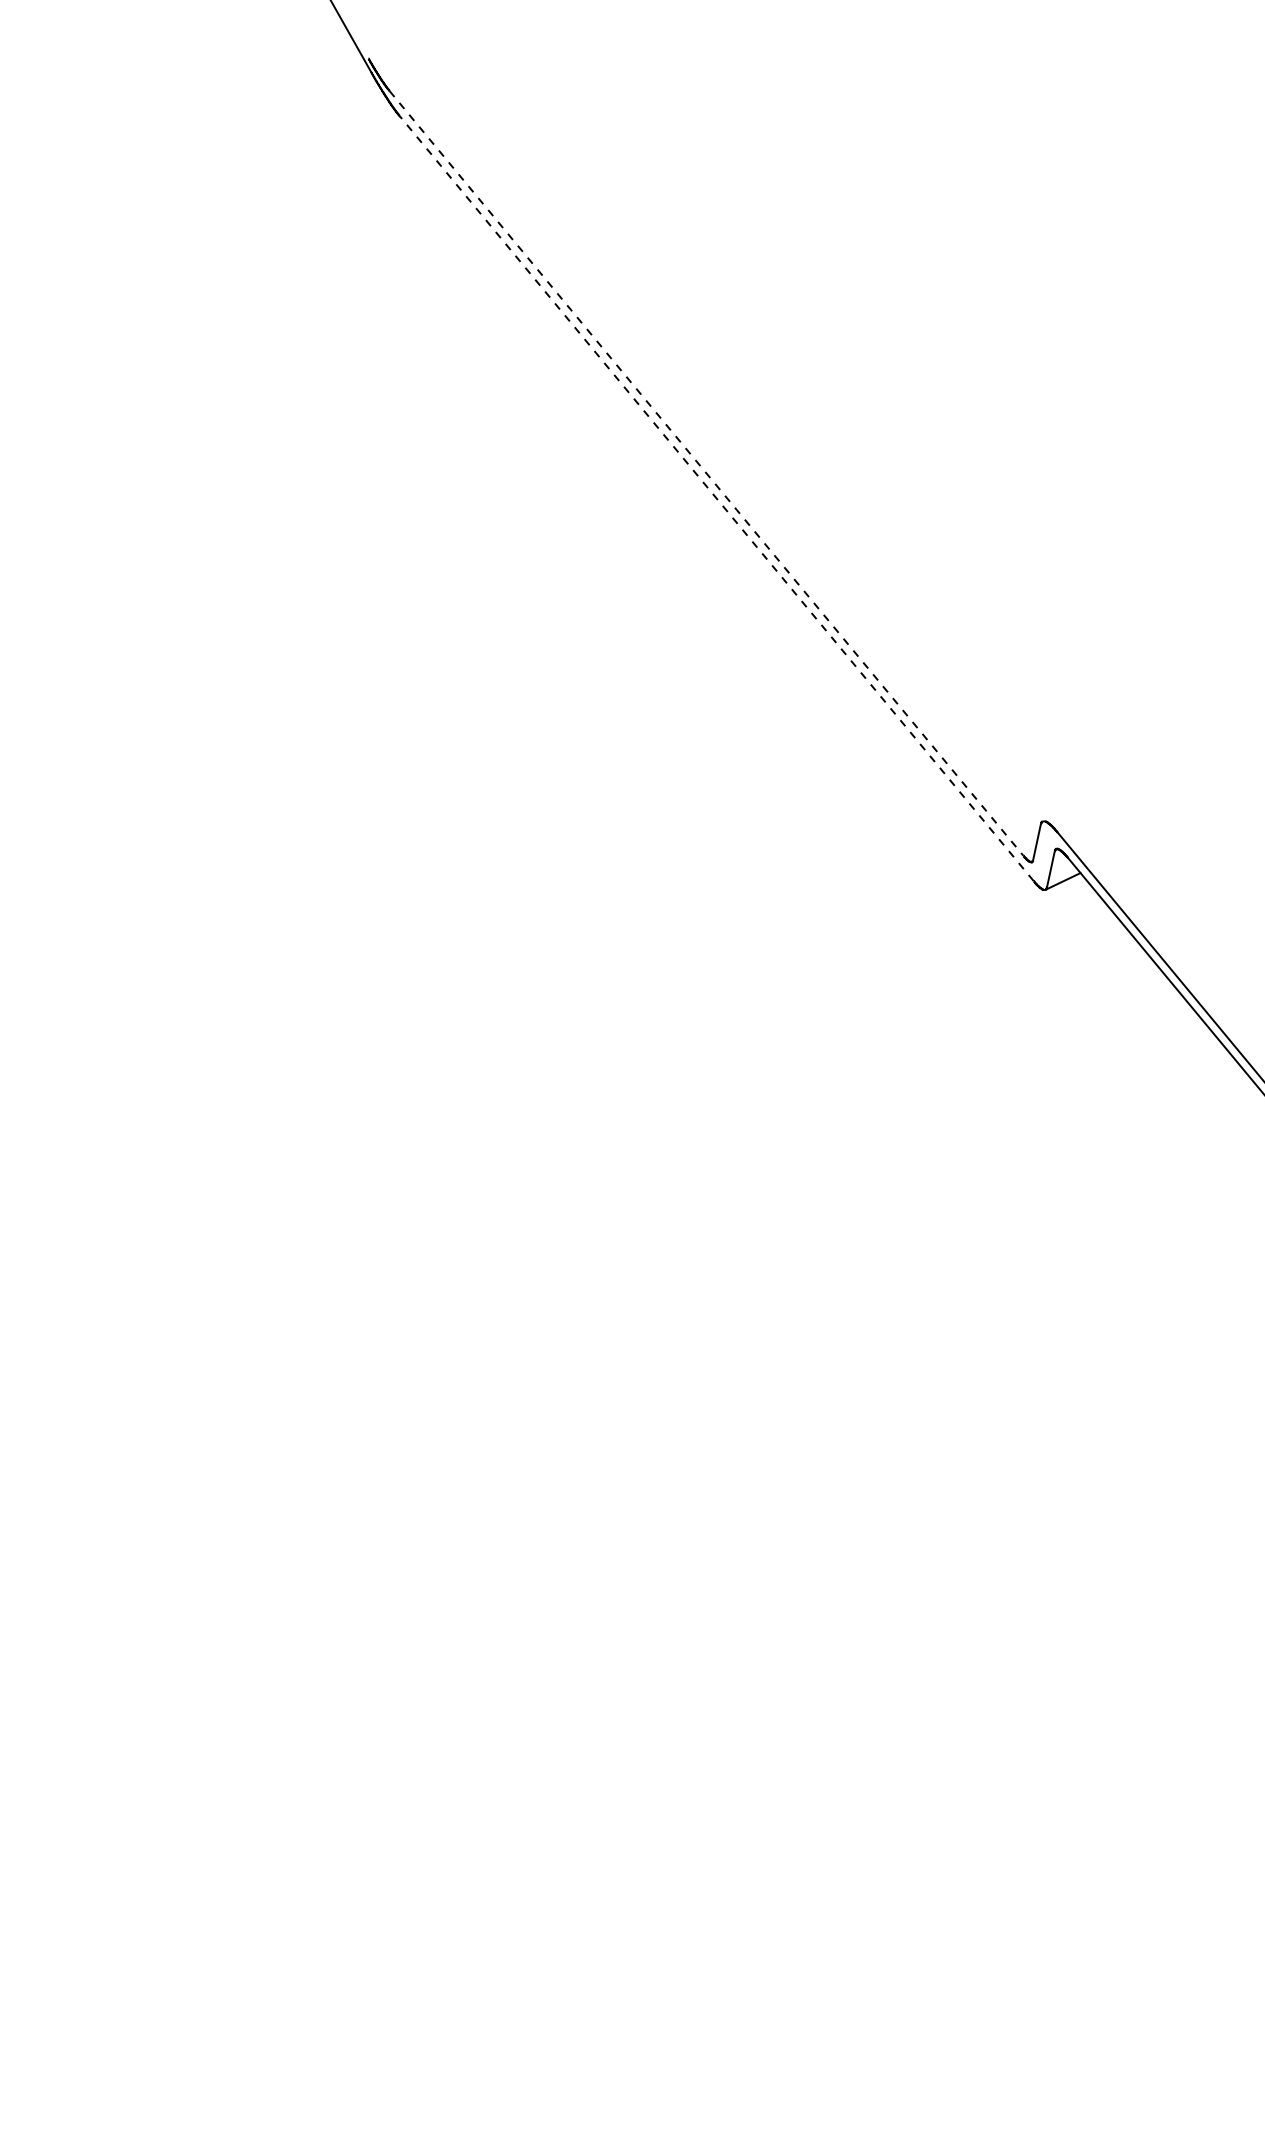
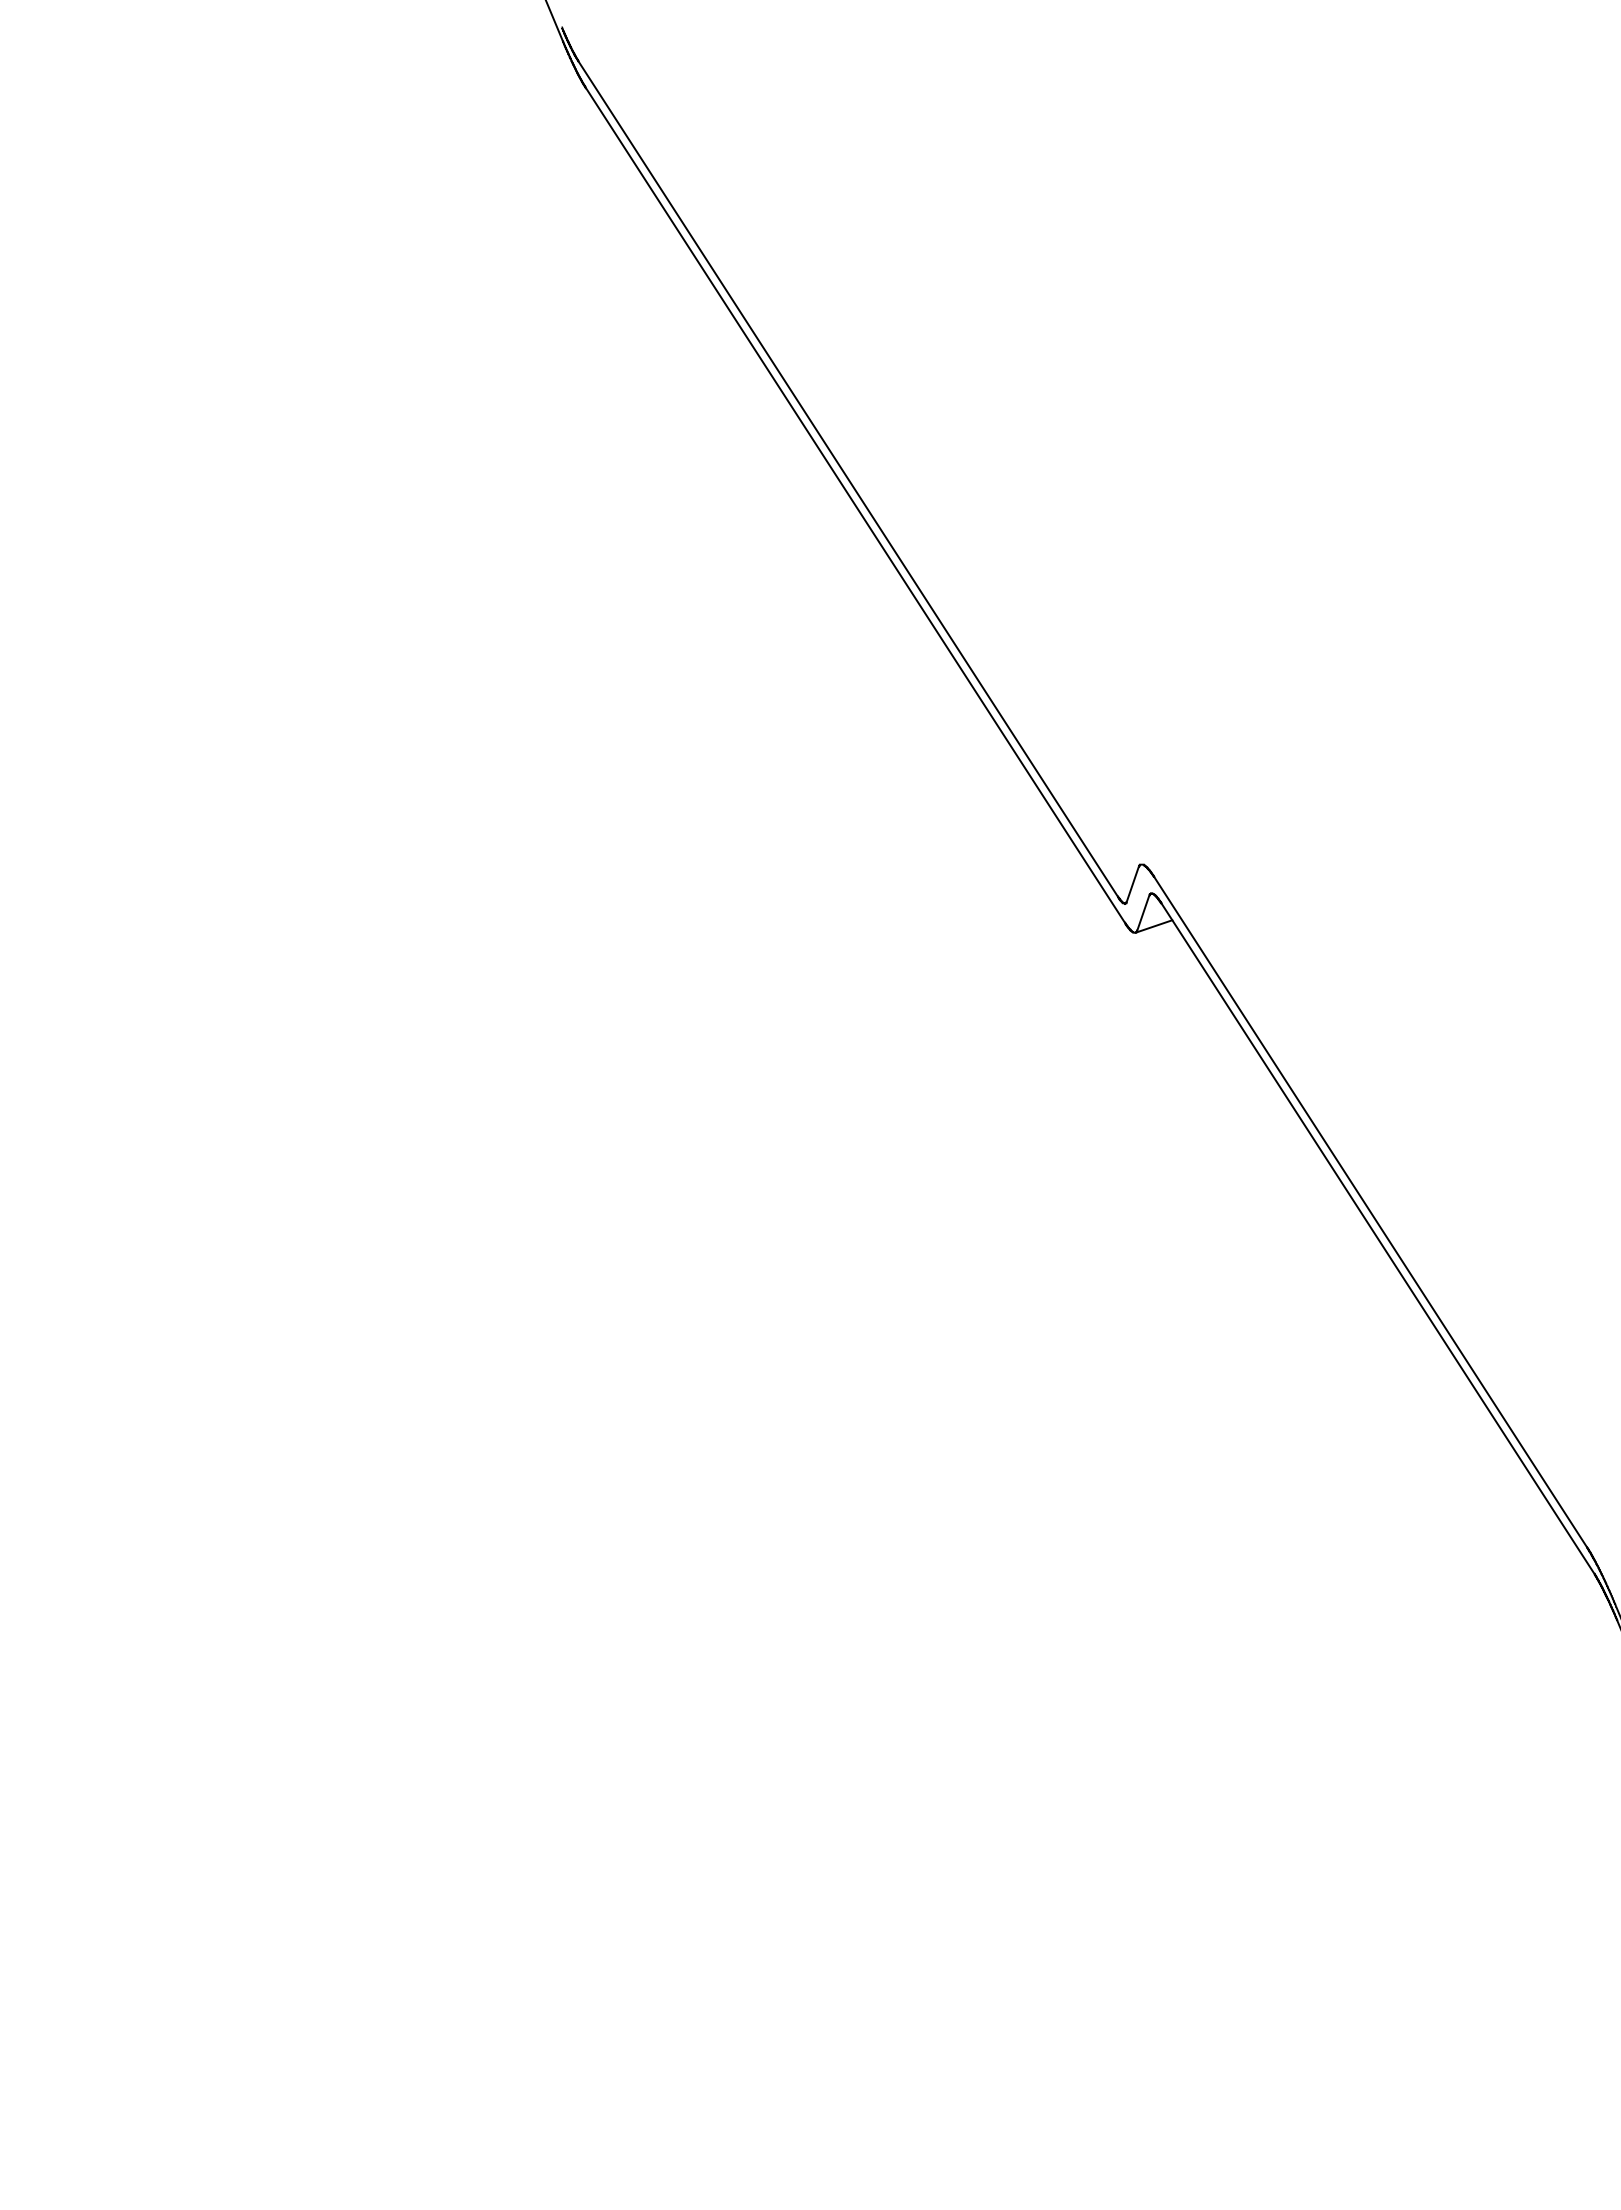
line: (706, 473) -> (848, 479), dashed -> solid
line: (716, 498) -> (855, 505), dashed -> solid

